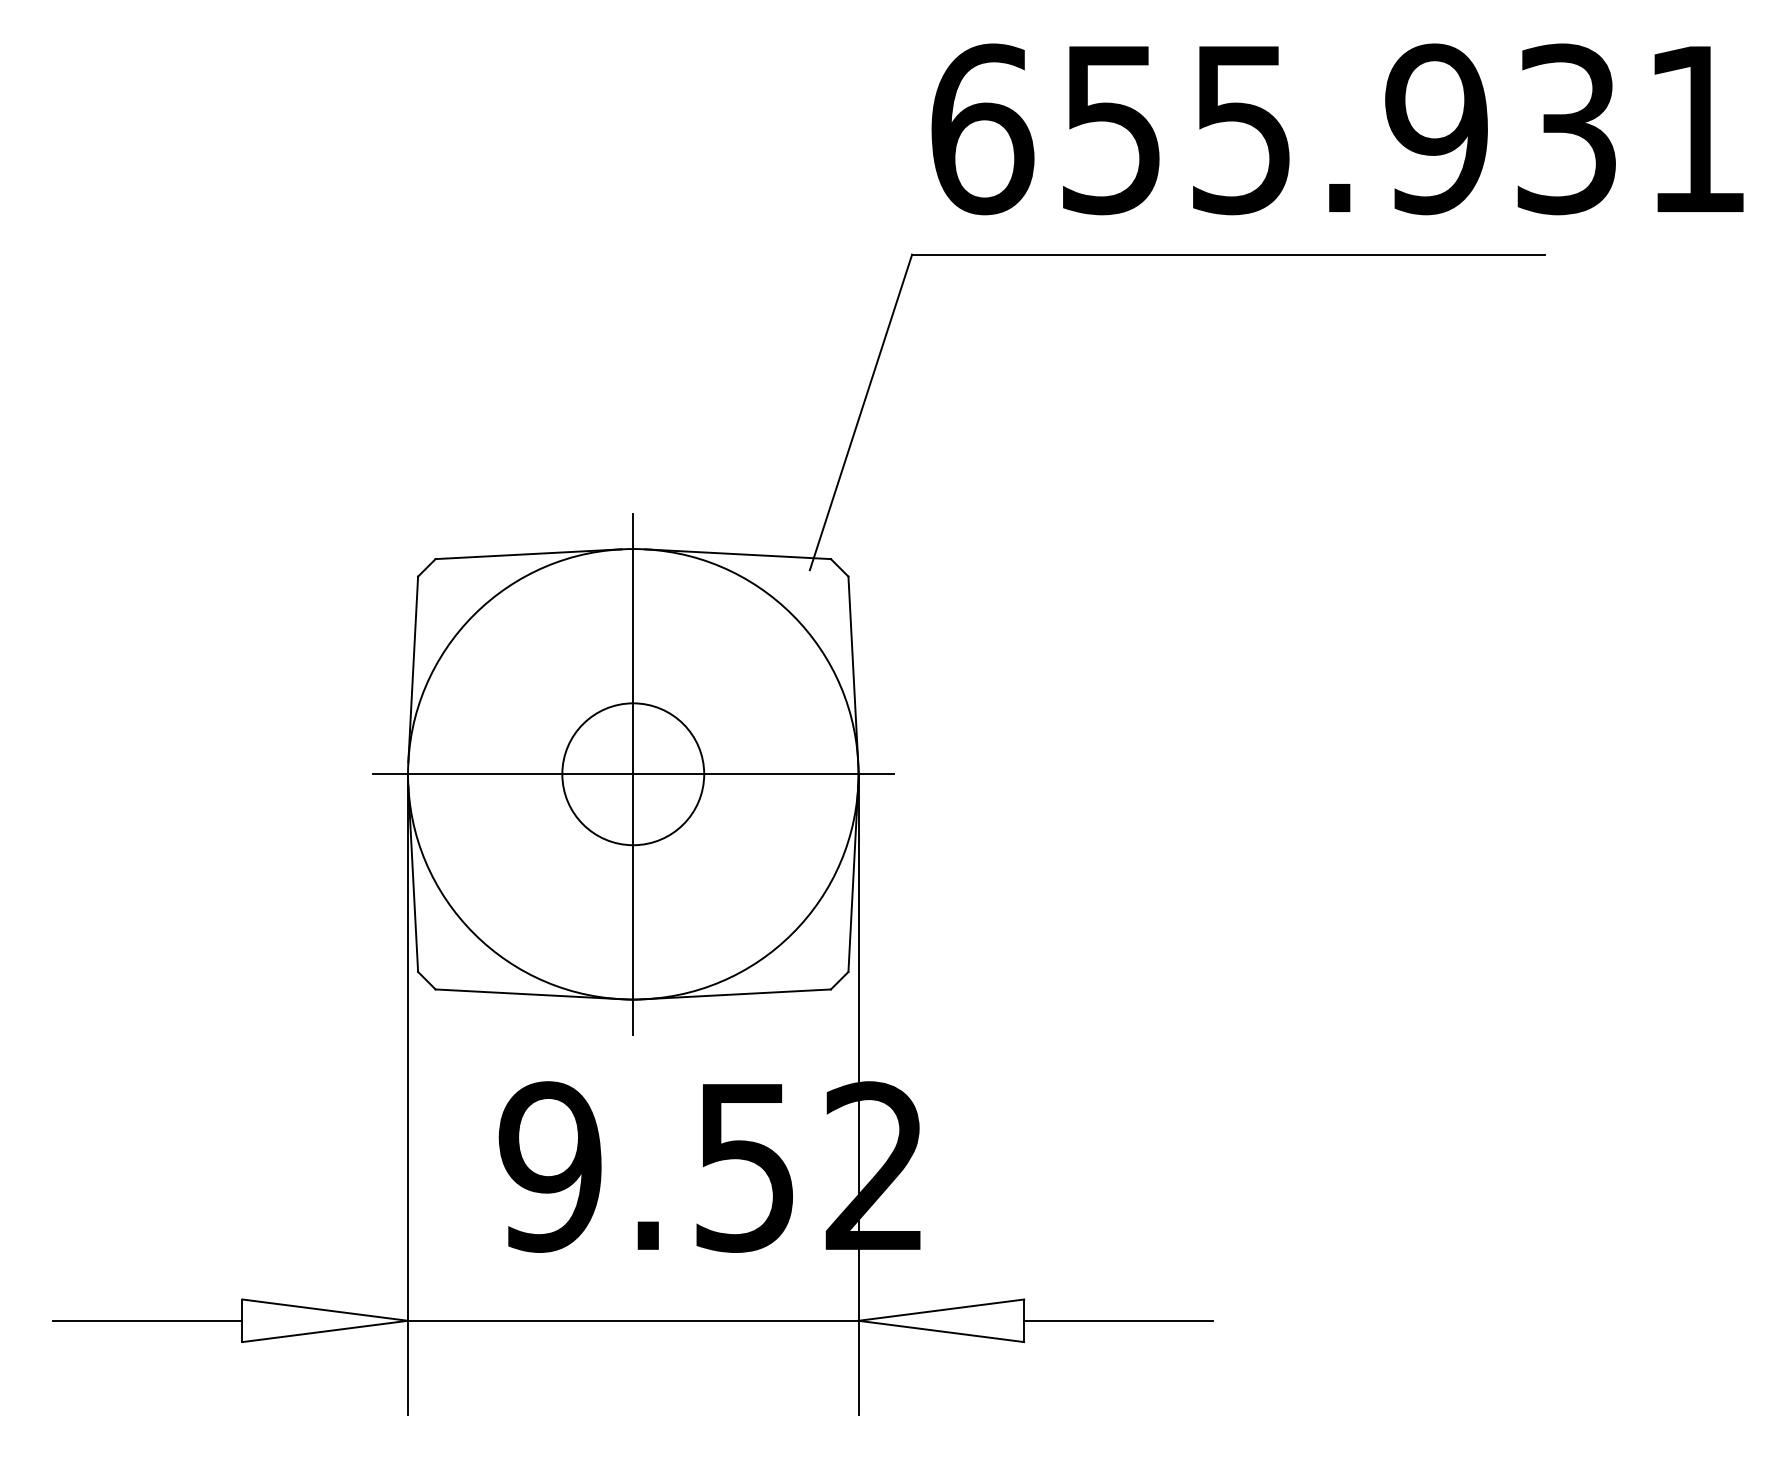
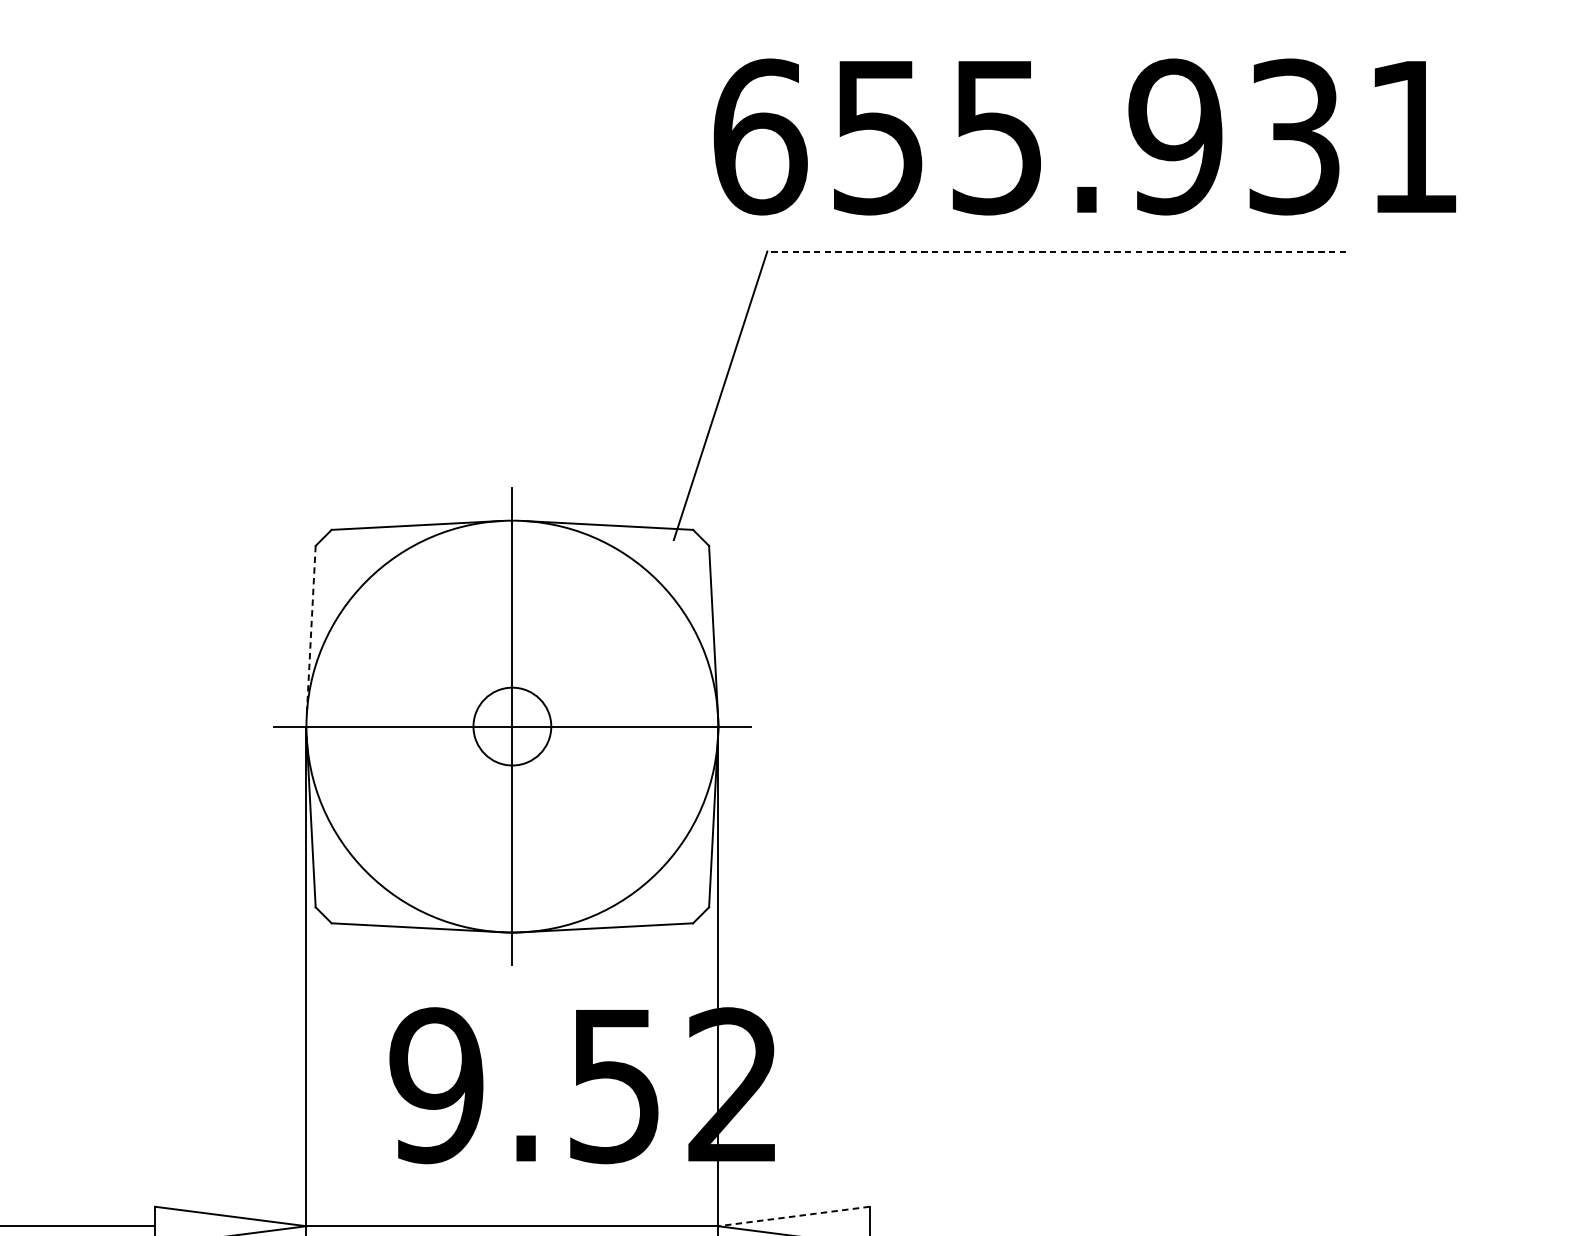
text: (1337, 129) -> (1084, 137), moved
line: (1228, 254) -> (1056, 251), solid -> dashed
line: (413, 670) -> (311, 631), solid -> dashed
circle: (633, 774) -> (512, 726), size x0.6
line: (940, 1310) -> (793, 1216), solid -> dashed
line: (1118, 1320) -> (955, 1225), removed

